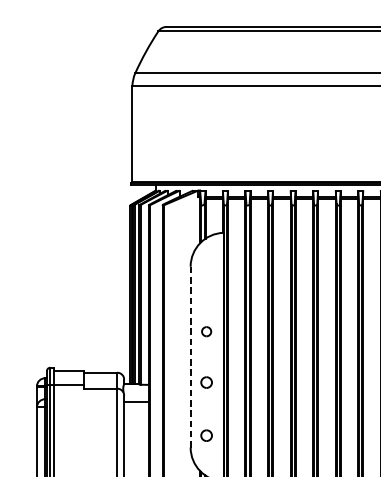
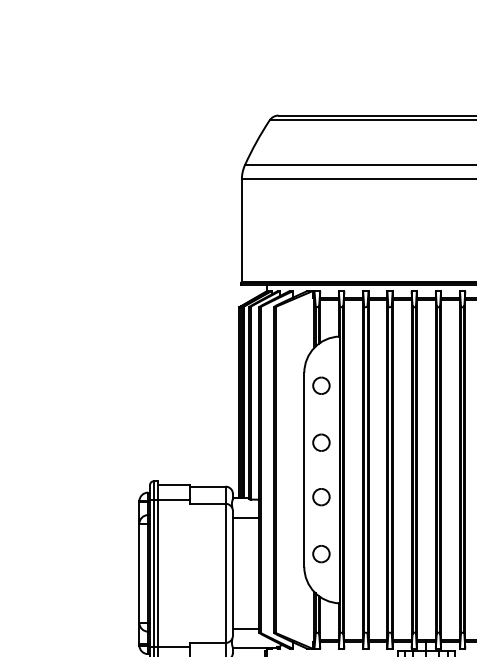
part: (206, 278) -> (321, 385), added
part: (206, 331) -> (321, 442), size x1.67
line: (190, 356) -> (304, 469), dashed -> solid
part: (206, 382) -> (321, 497), size x1.43
part: (206, 435) -> (321, 554), size x1.43

